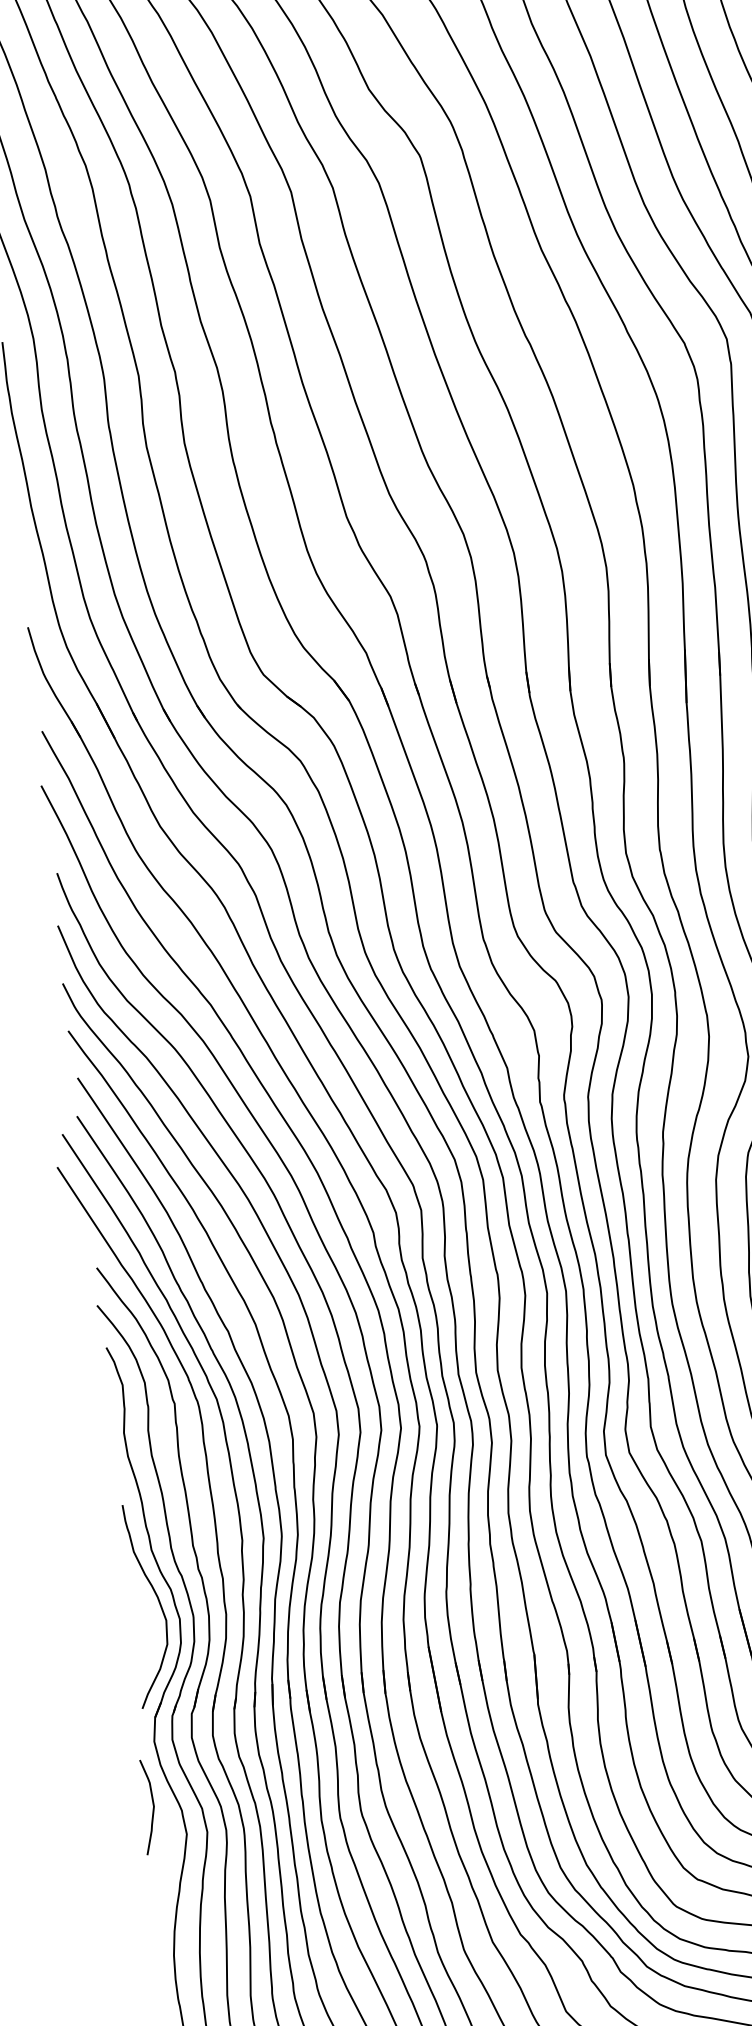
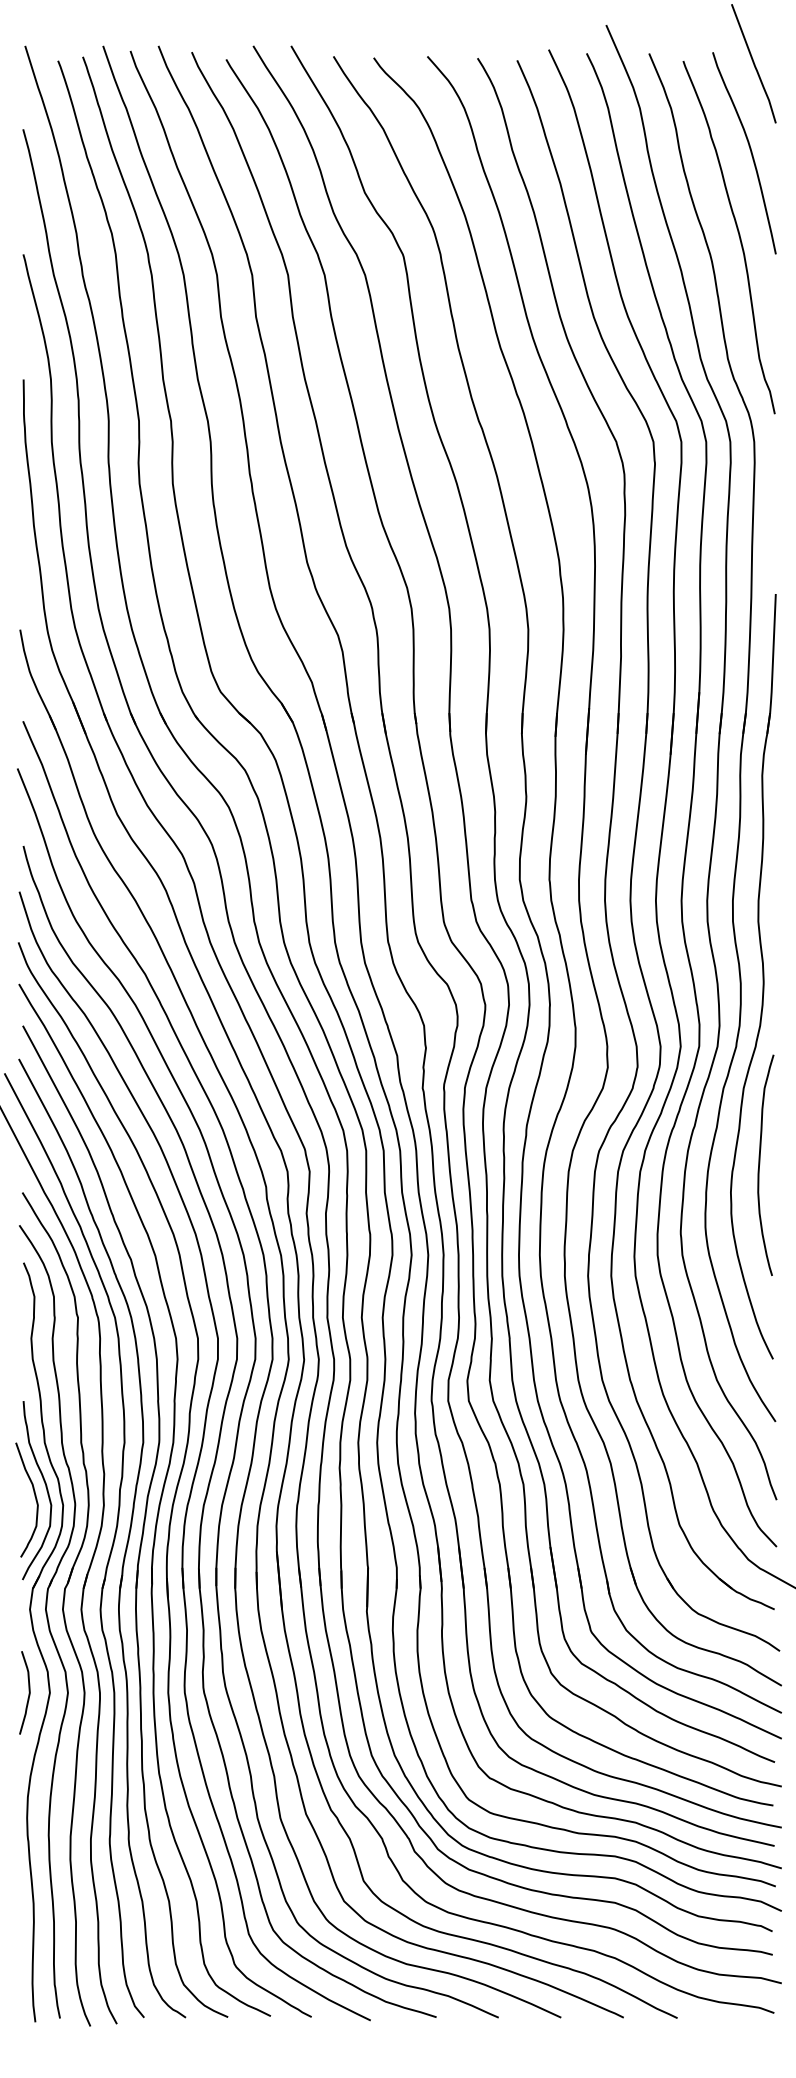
curve: (146, 1612) -> (34, 1496), added
curve: (152, 1806) -> (28, 1692), moved

